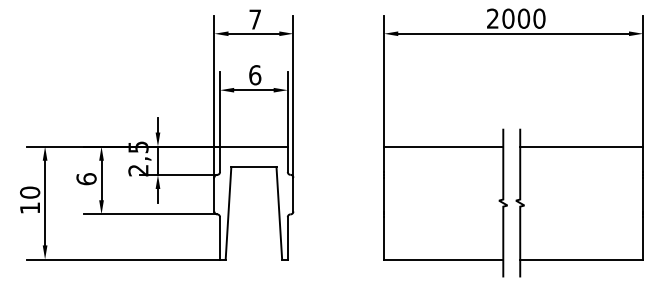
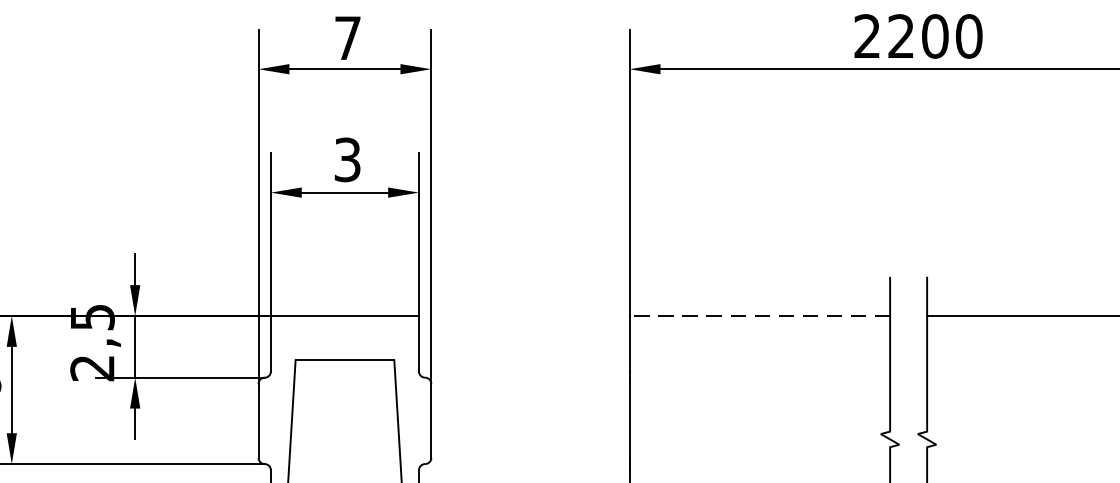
text: (508, 18) -> (901, 35), 2000 -> 2200
text: (255, 75) -> (348, 160), 6 -> 3
line: (443, 146) -> (759, 315), solid -> dashed

